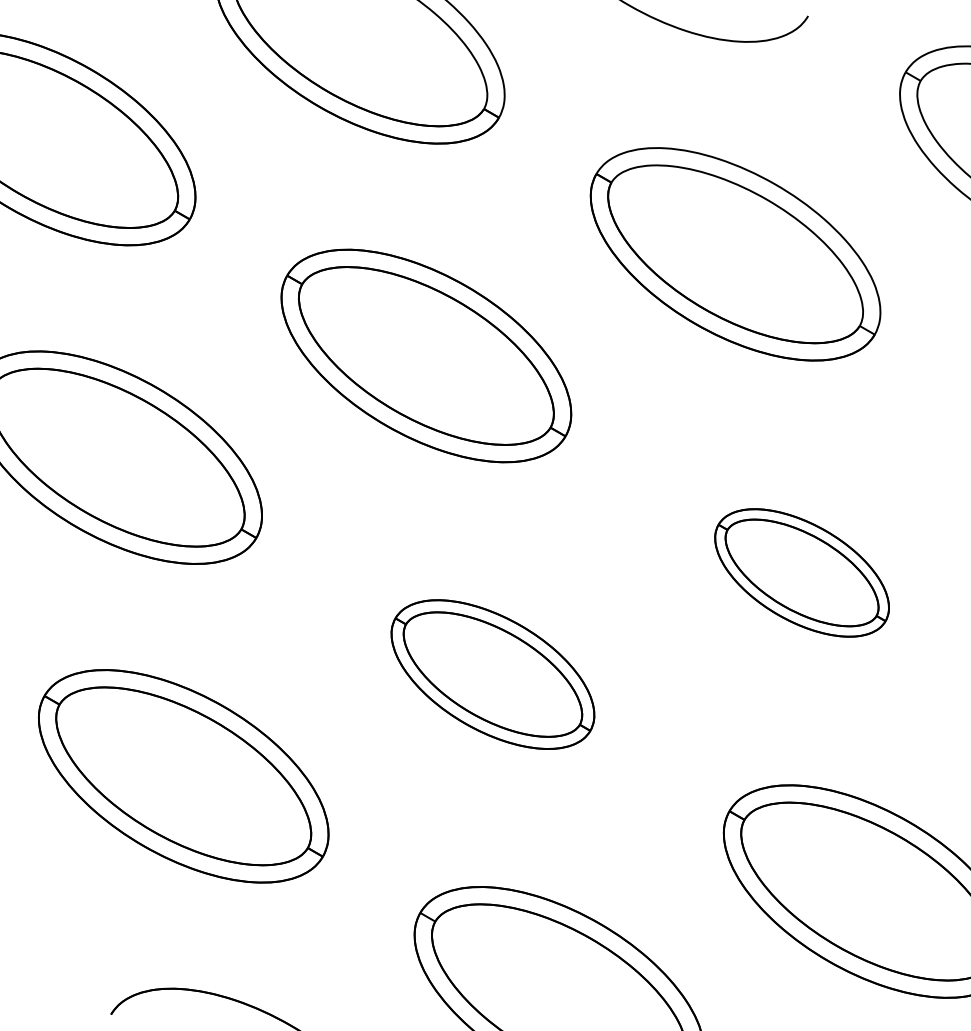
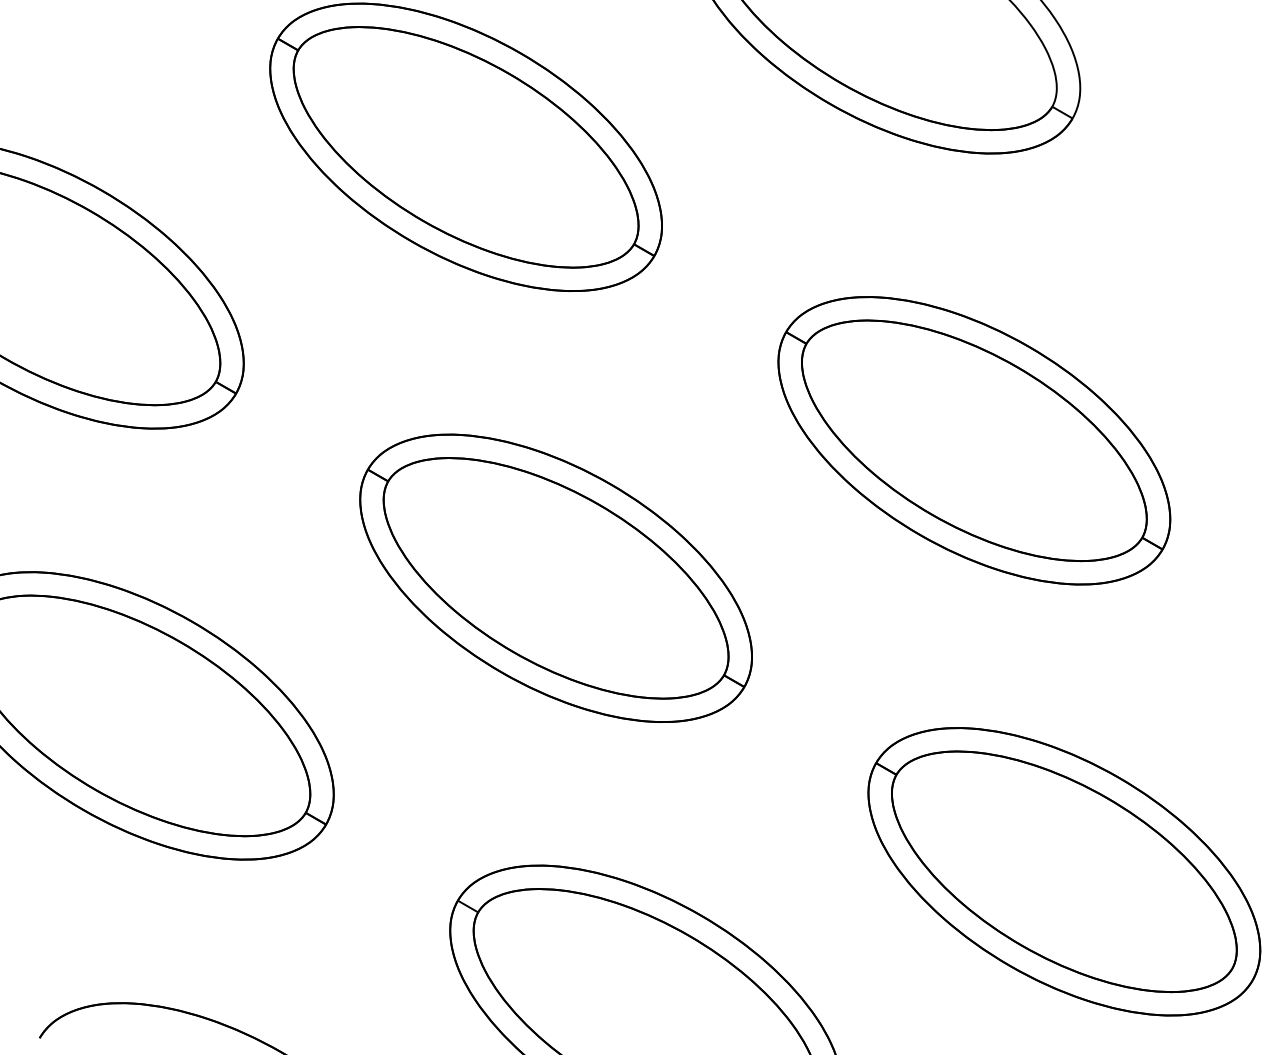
part: (801, 572) -> (973, 440), size x1.67
part: (492, 674) -> (555, 578), size x1.43

